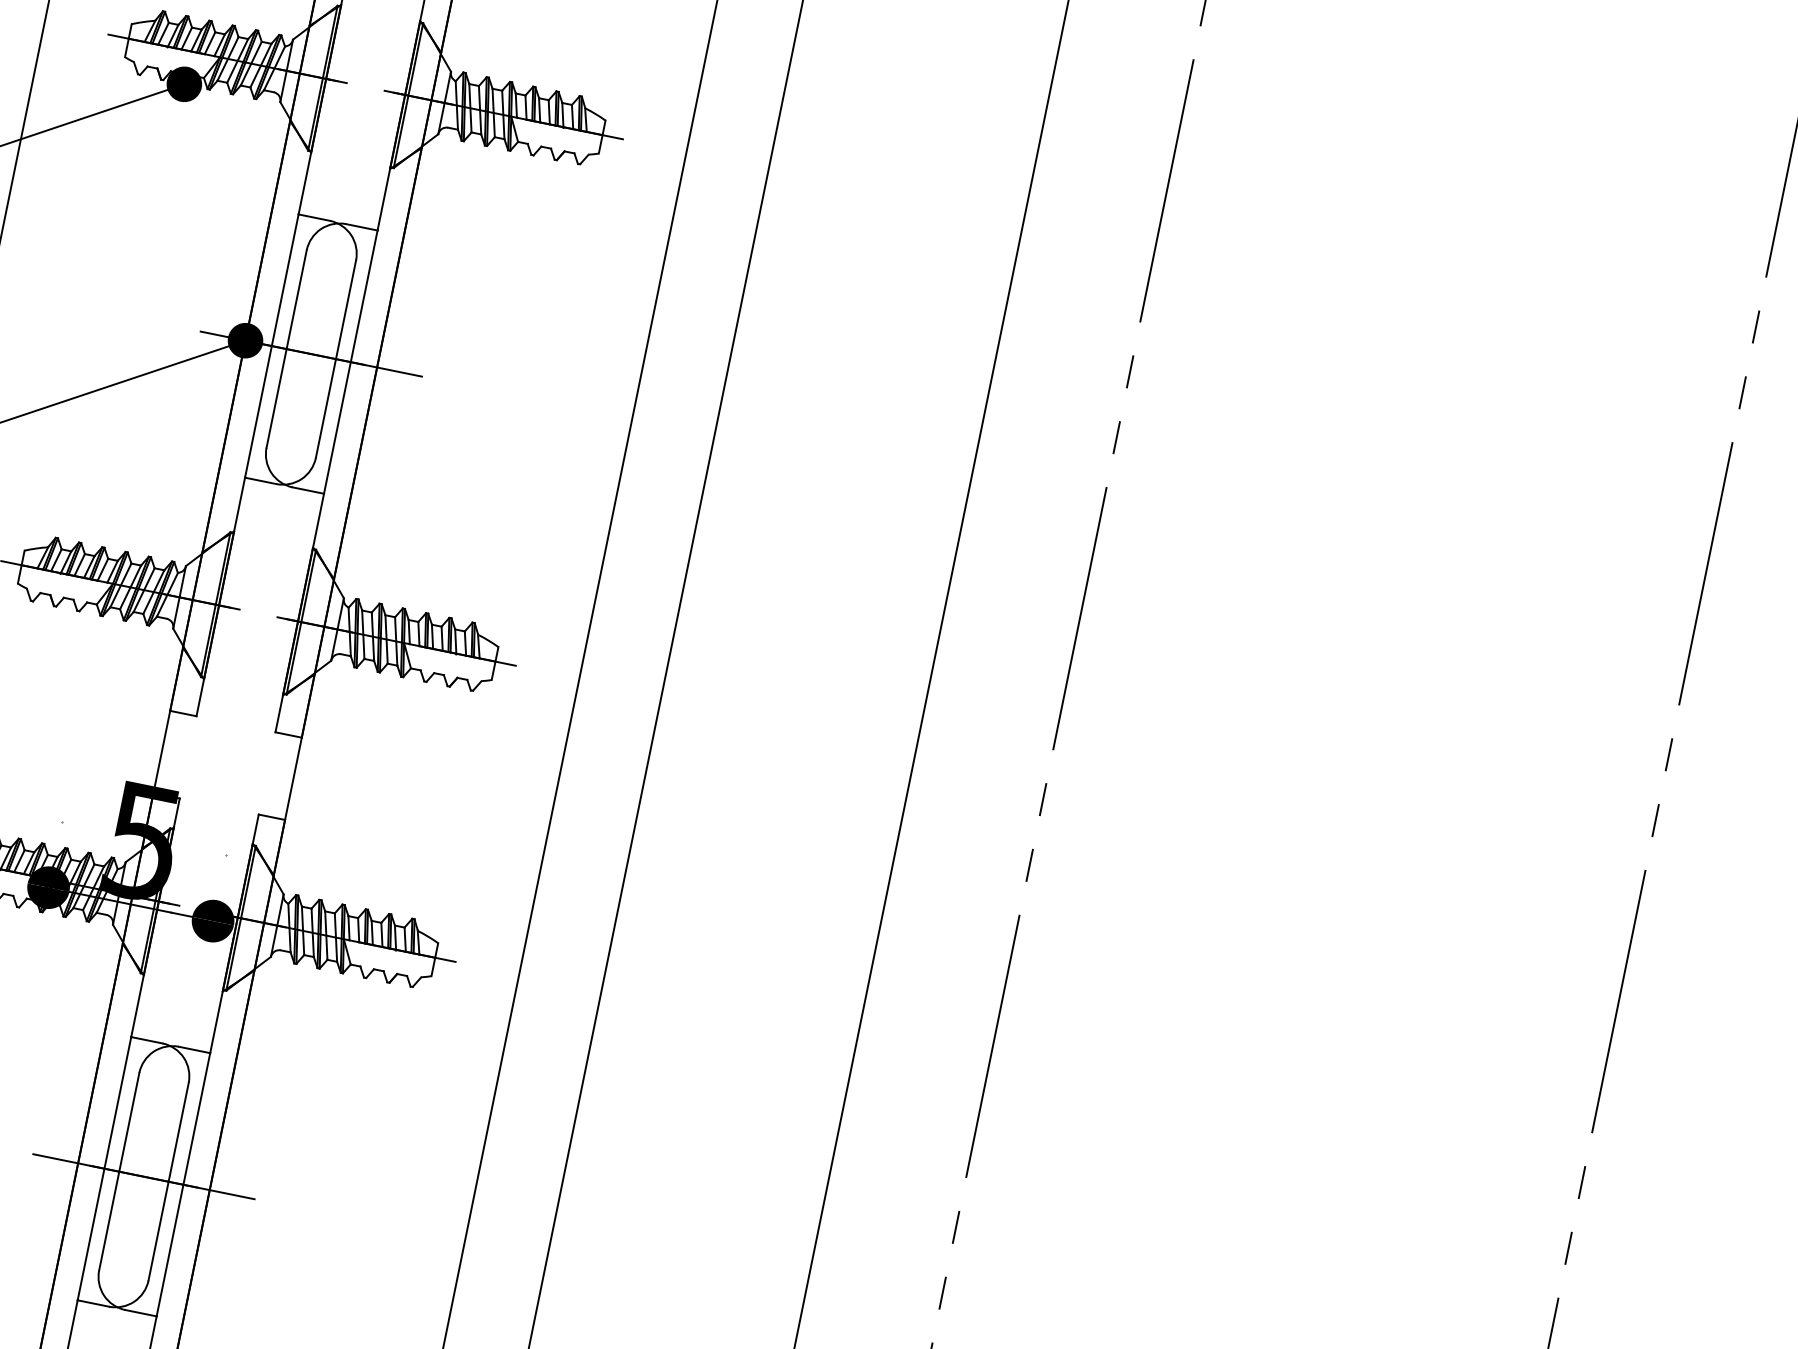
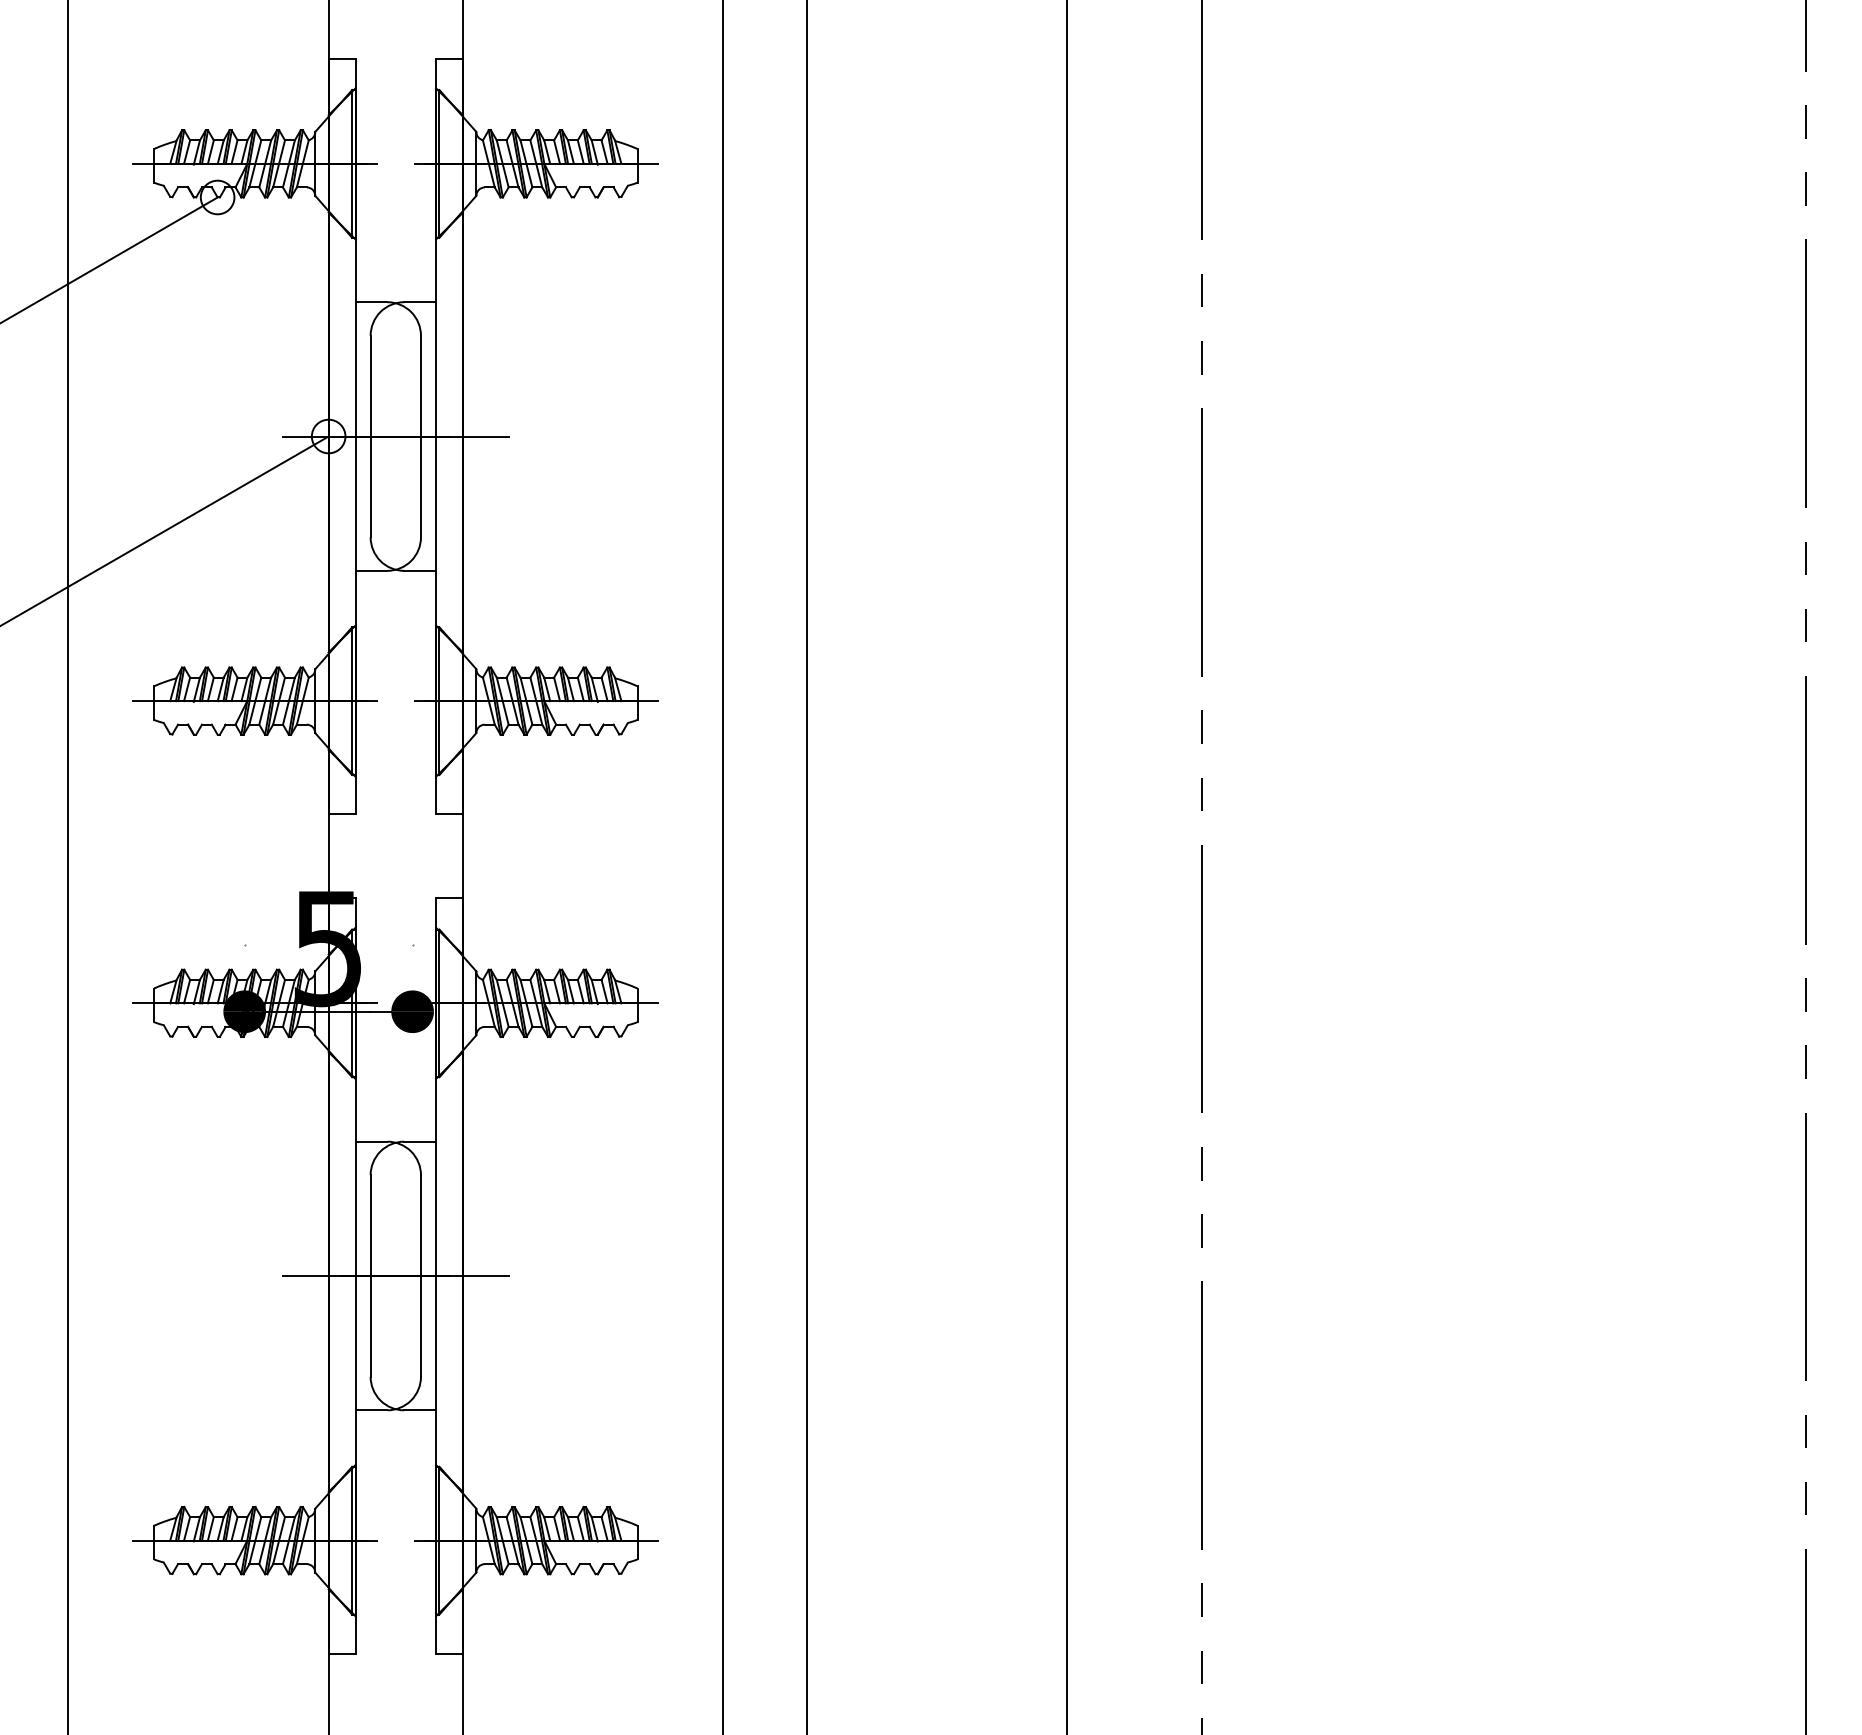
fill: (184, 84) -> (217, 197), removed
fill: (245, 340) -> (328, 436), removed

